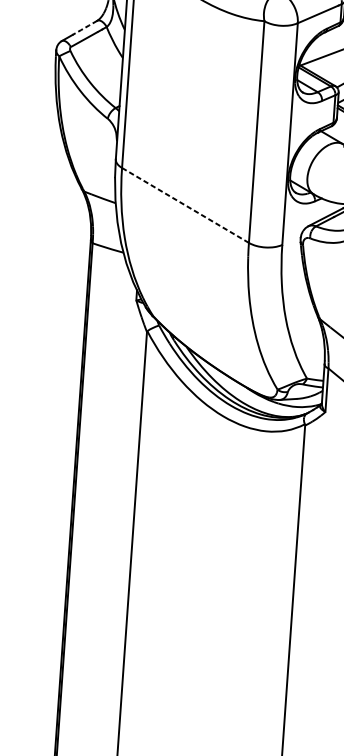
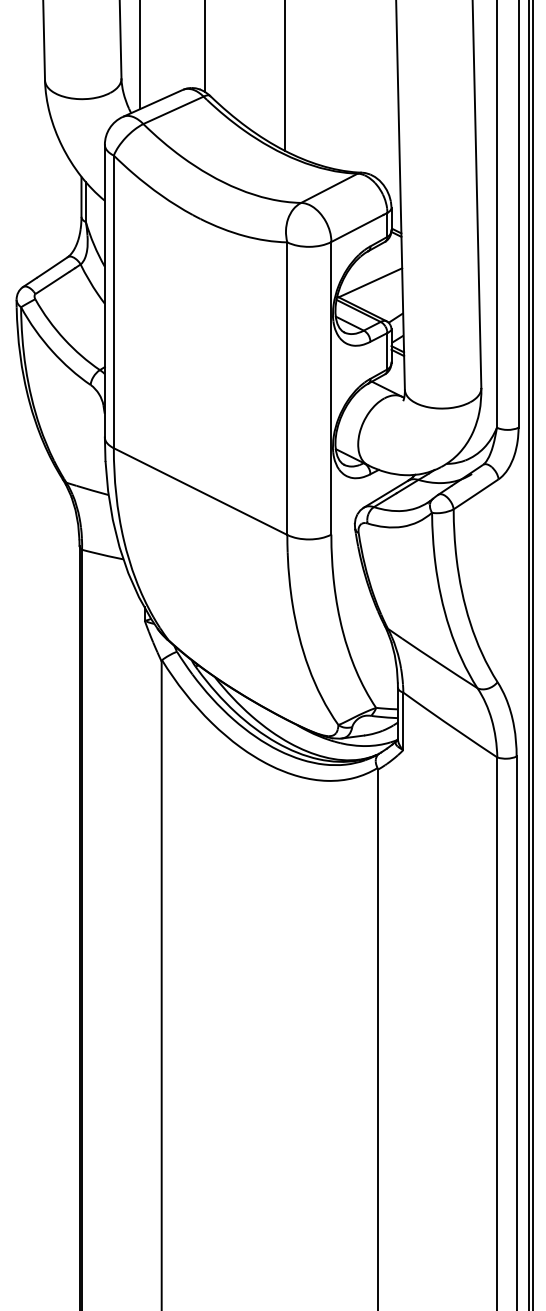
line: (84, 27) -> (51, 267), dashed -> solid
line: (185, 205) -> (200, 491), dashed -> solid

